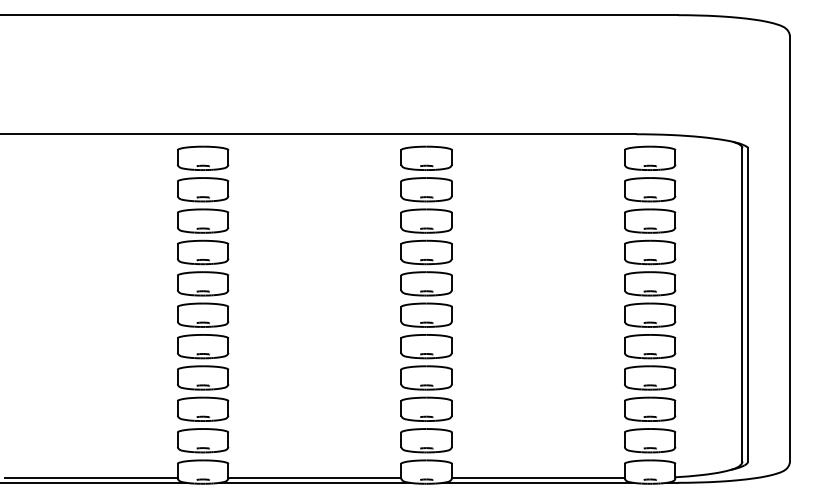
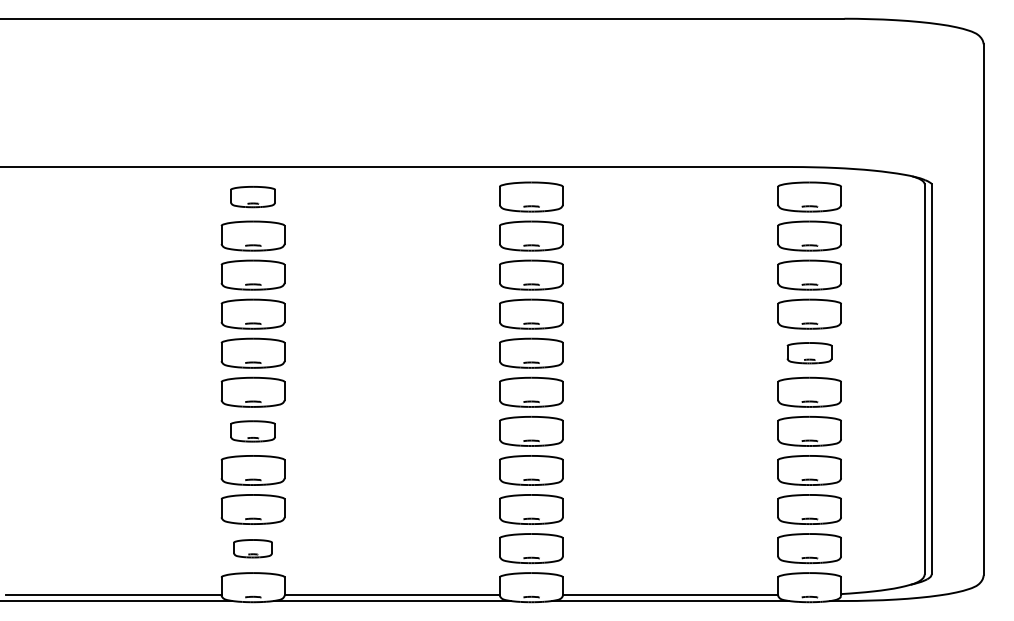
part: (202, 157) -> (252, 196), size x0.7
part: (649, 283) -> (809, 352), size x0.7
part: (202, 346) -> (252, 431), size x0.7
part: (202, 440) -> (252, 548), size x0.6

